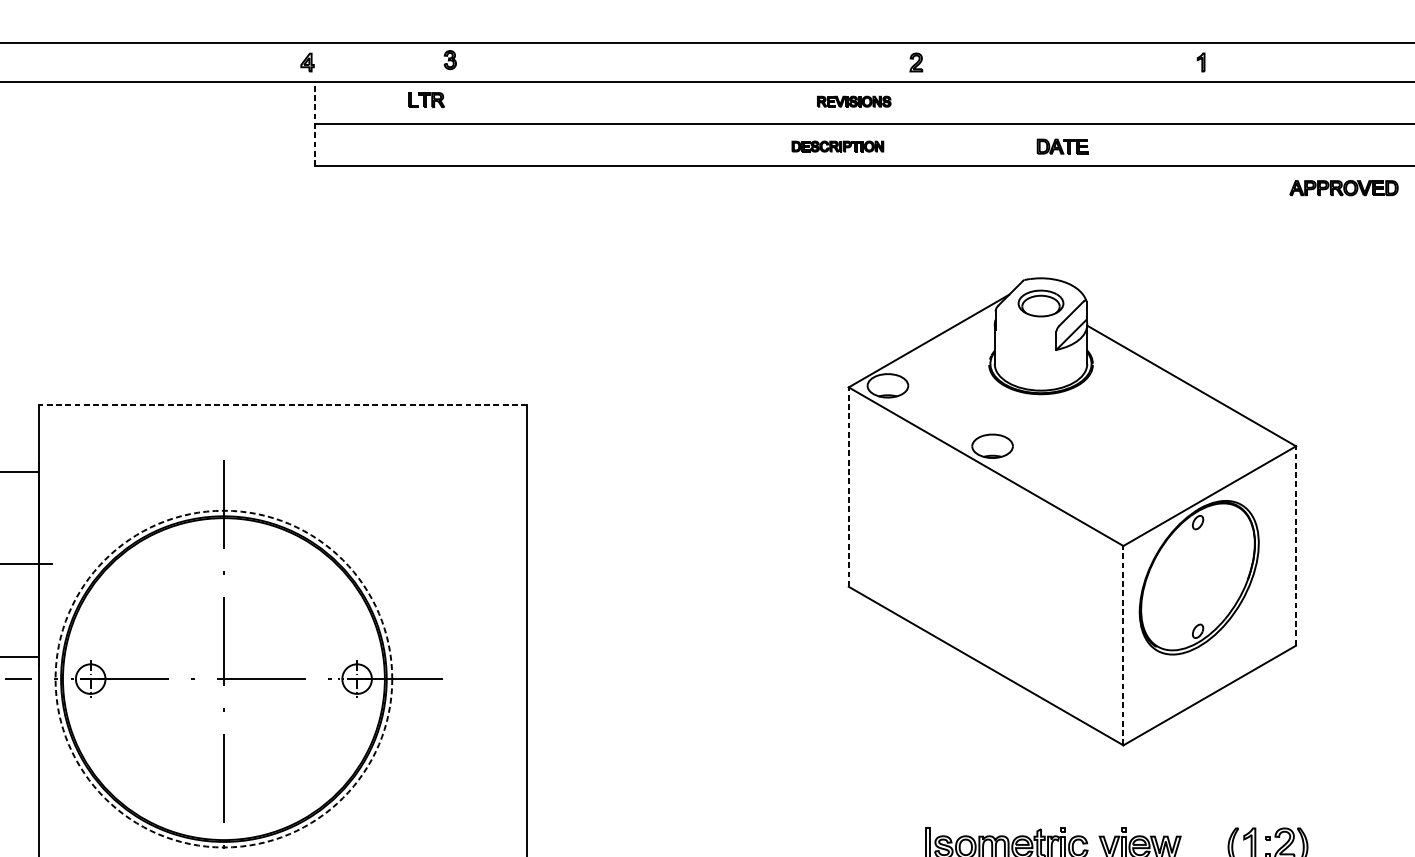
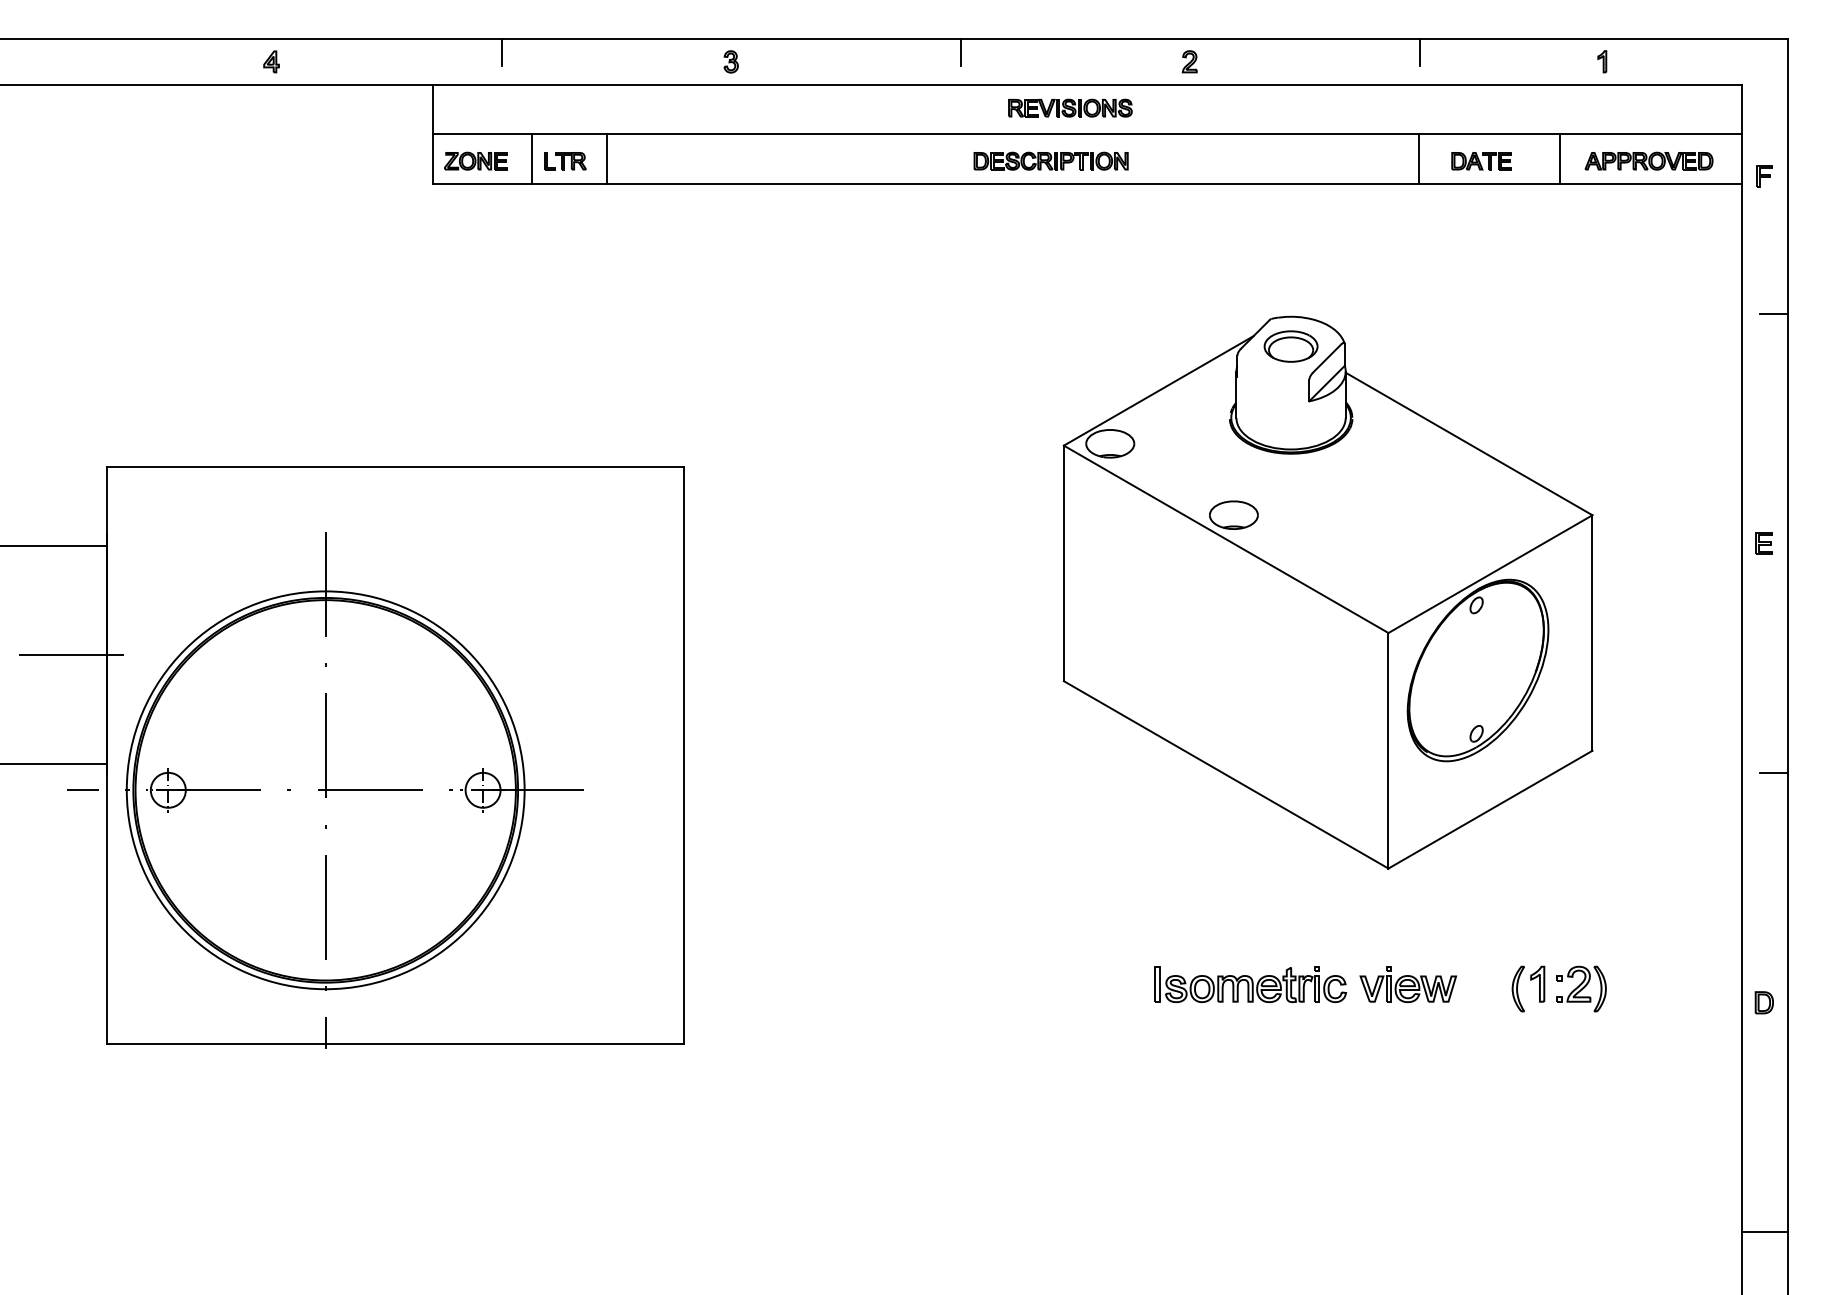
line: (373, 54) -> (502, 52), added
line: (762, 54) -> (961, 52), added
line: (1150, 54) -> (1420, 52), added
part: (449, 59) -> (730, 61), moved
part: (307, 62) -> (271, 61), moved
part: (916, 62) -> (1189, 61), moved
part: (1201, 62) -> (1602, 61), moved
part: (426, 100) -> (565, 161), moved
part: (854, 101) -> (1070, 107), size x1.43
line: (314, 124) -> (432, 134), dashed -> solid
line: (398, 145) -> (532, 159), added
line: (461, 145) -> (606, 159), added
line: (1148, 145) -> (1418, 159), added
line: (1268, 145) -> (1559, 159), added
part: (350, 146) -> (475, 160), added
part: (837, 146) -> (1050, 160), size x1.43
part: (1062, 146) -> (1481, 161), moved
part: (1343, 187) -> (1648, 160), moved
line: (282, 405) -> (395, 466), dashed -> solid
line: (848, 487) -> (1063, 563), dashed -> solid
line: (1296, 546) -> (1592, 633), dashed -> solid
line: (1123, 645) -> (1388, 750), dashed -> solid
circle: (223, 679) -> (325, 790), dashed -> solid

